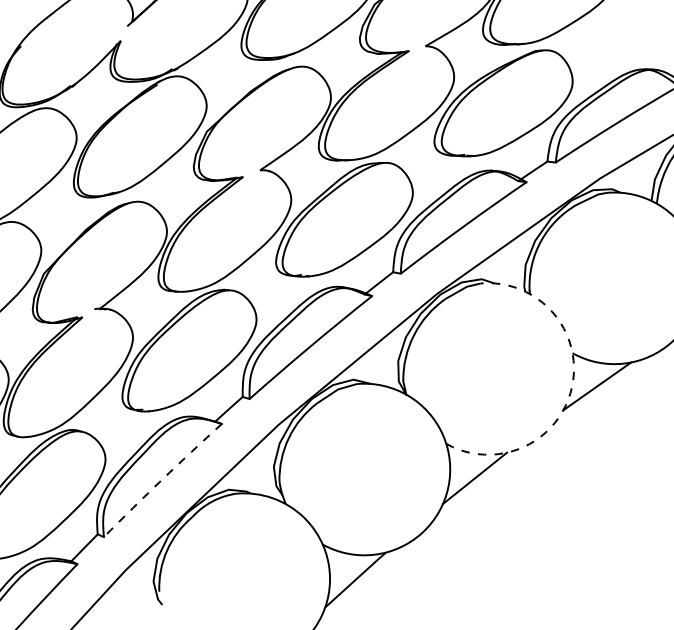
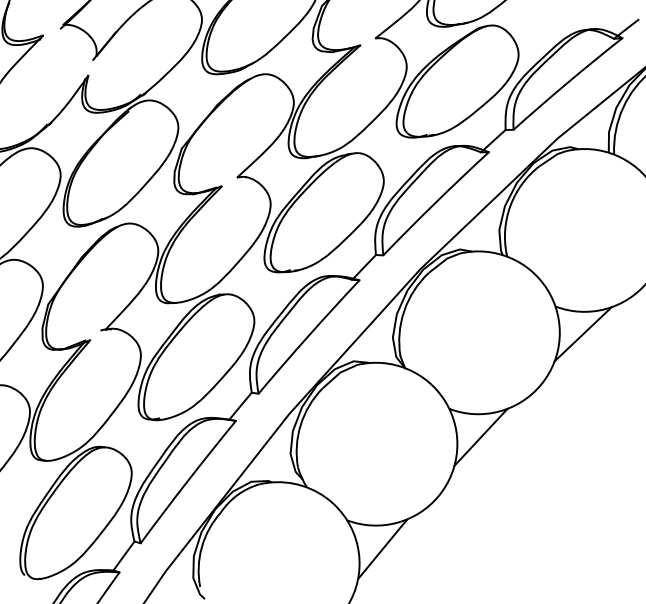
arc: (571, 387) -> (559, 338), dashed -> solid
arc: (162, 479) -> (187, 481), dashed -> solid

